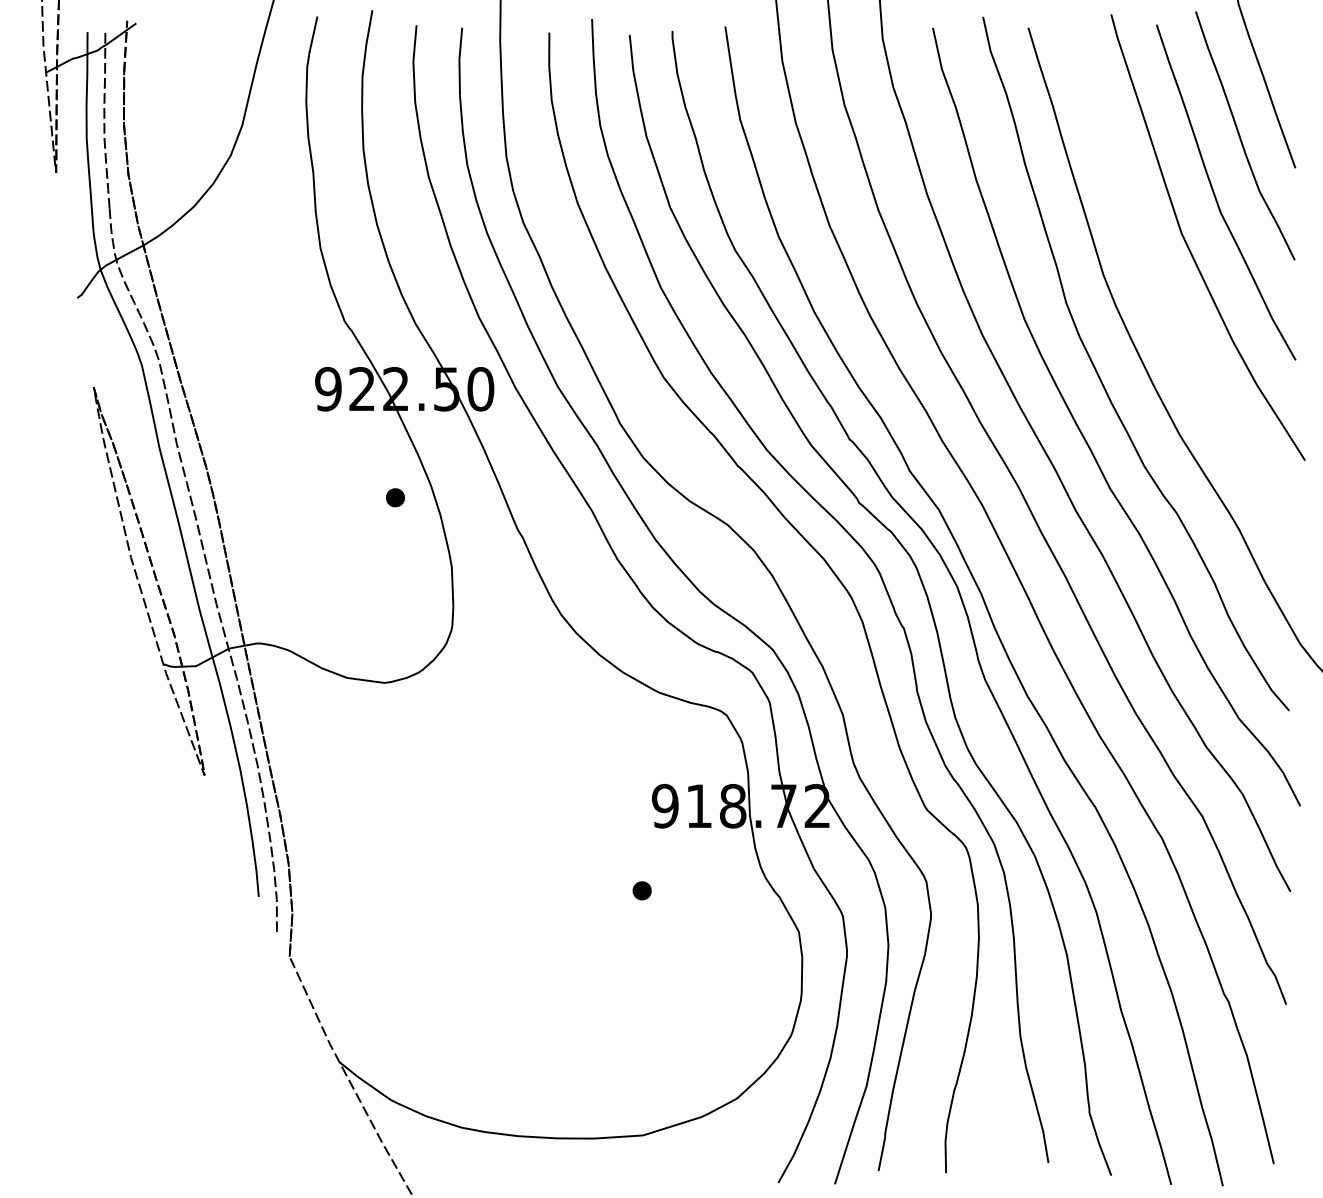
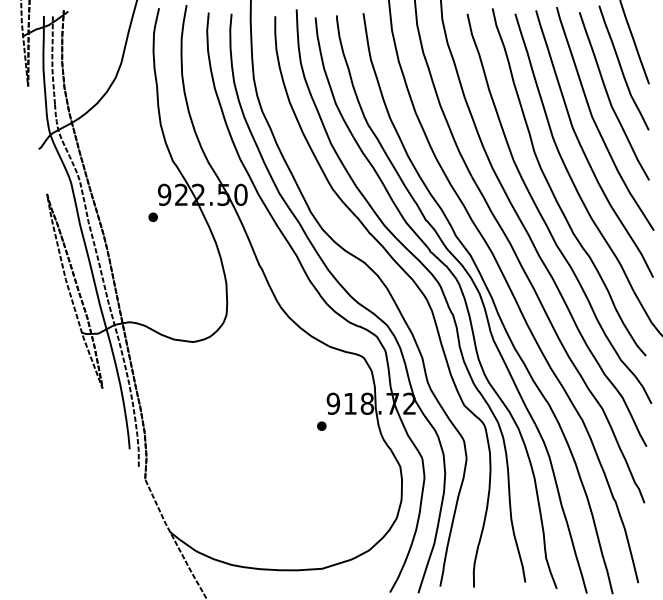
curve: (1162, 292) -> (582, 146), added
part: (394, 496) -> (152, 216), moved
part: (641, 889) -> (321, 425), moved

